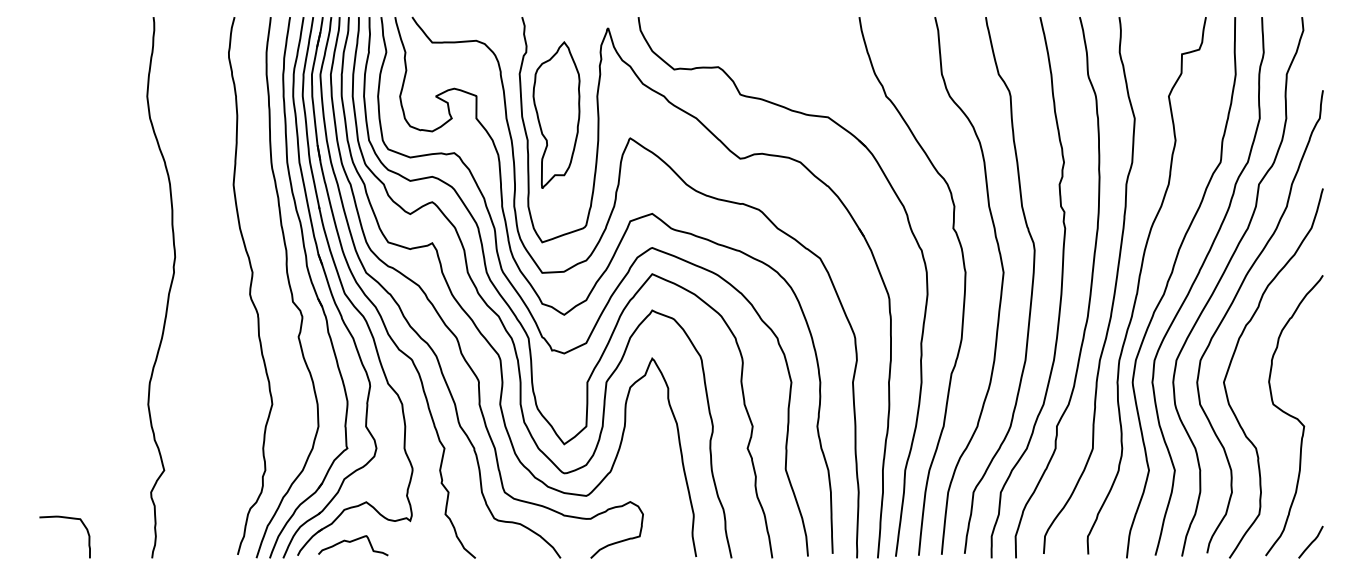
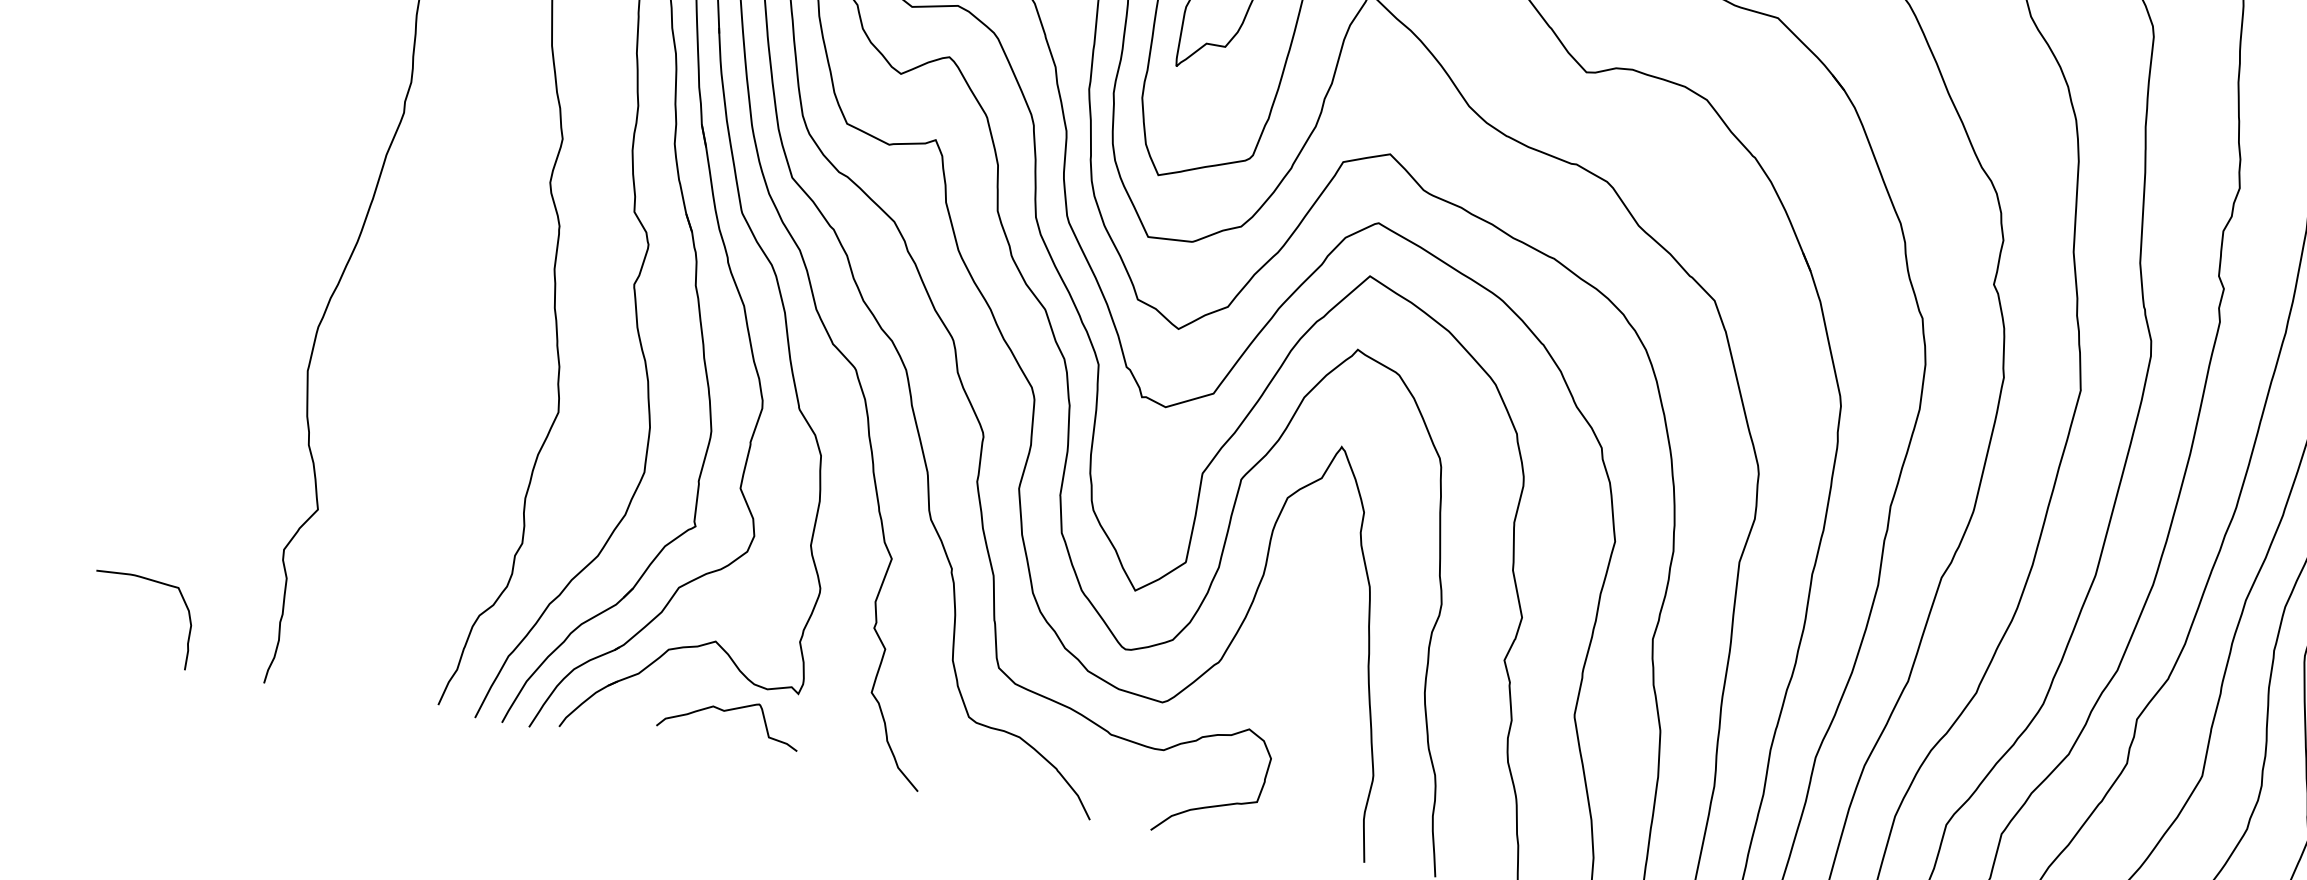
curve: (64, 518) -> (146, 581), moved
curve: (351, 542) -> (727, 712), moved

